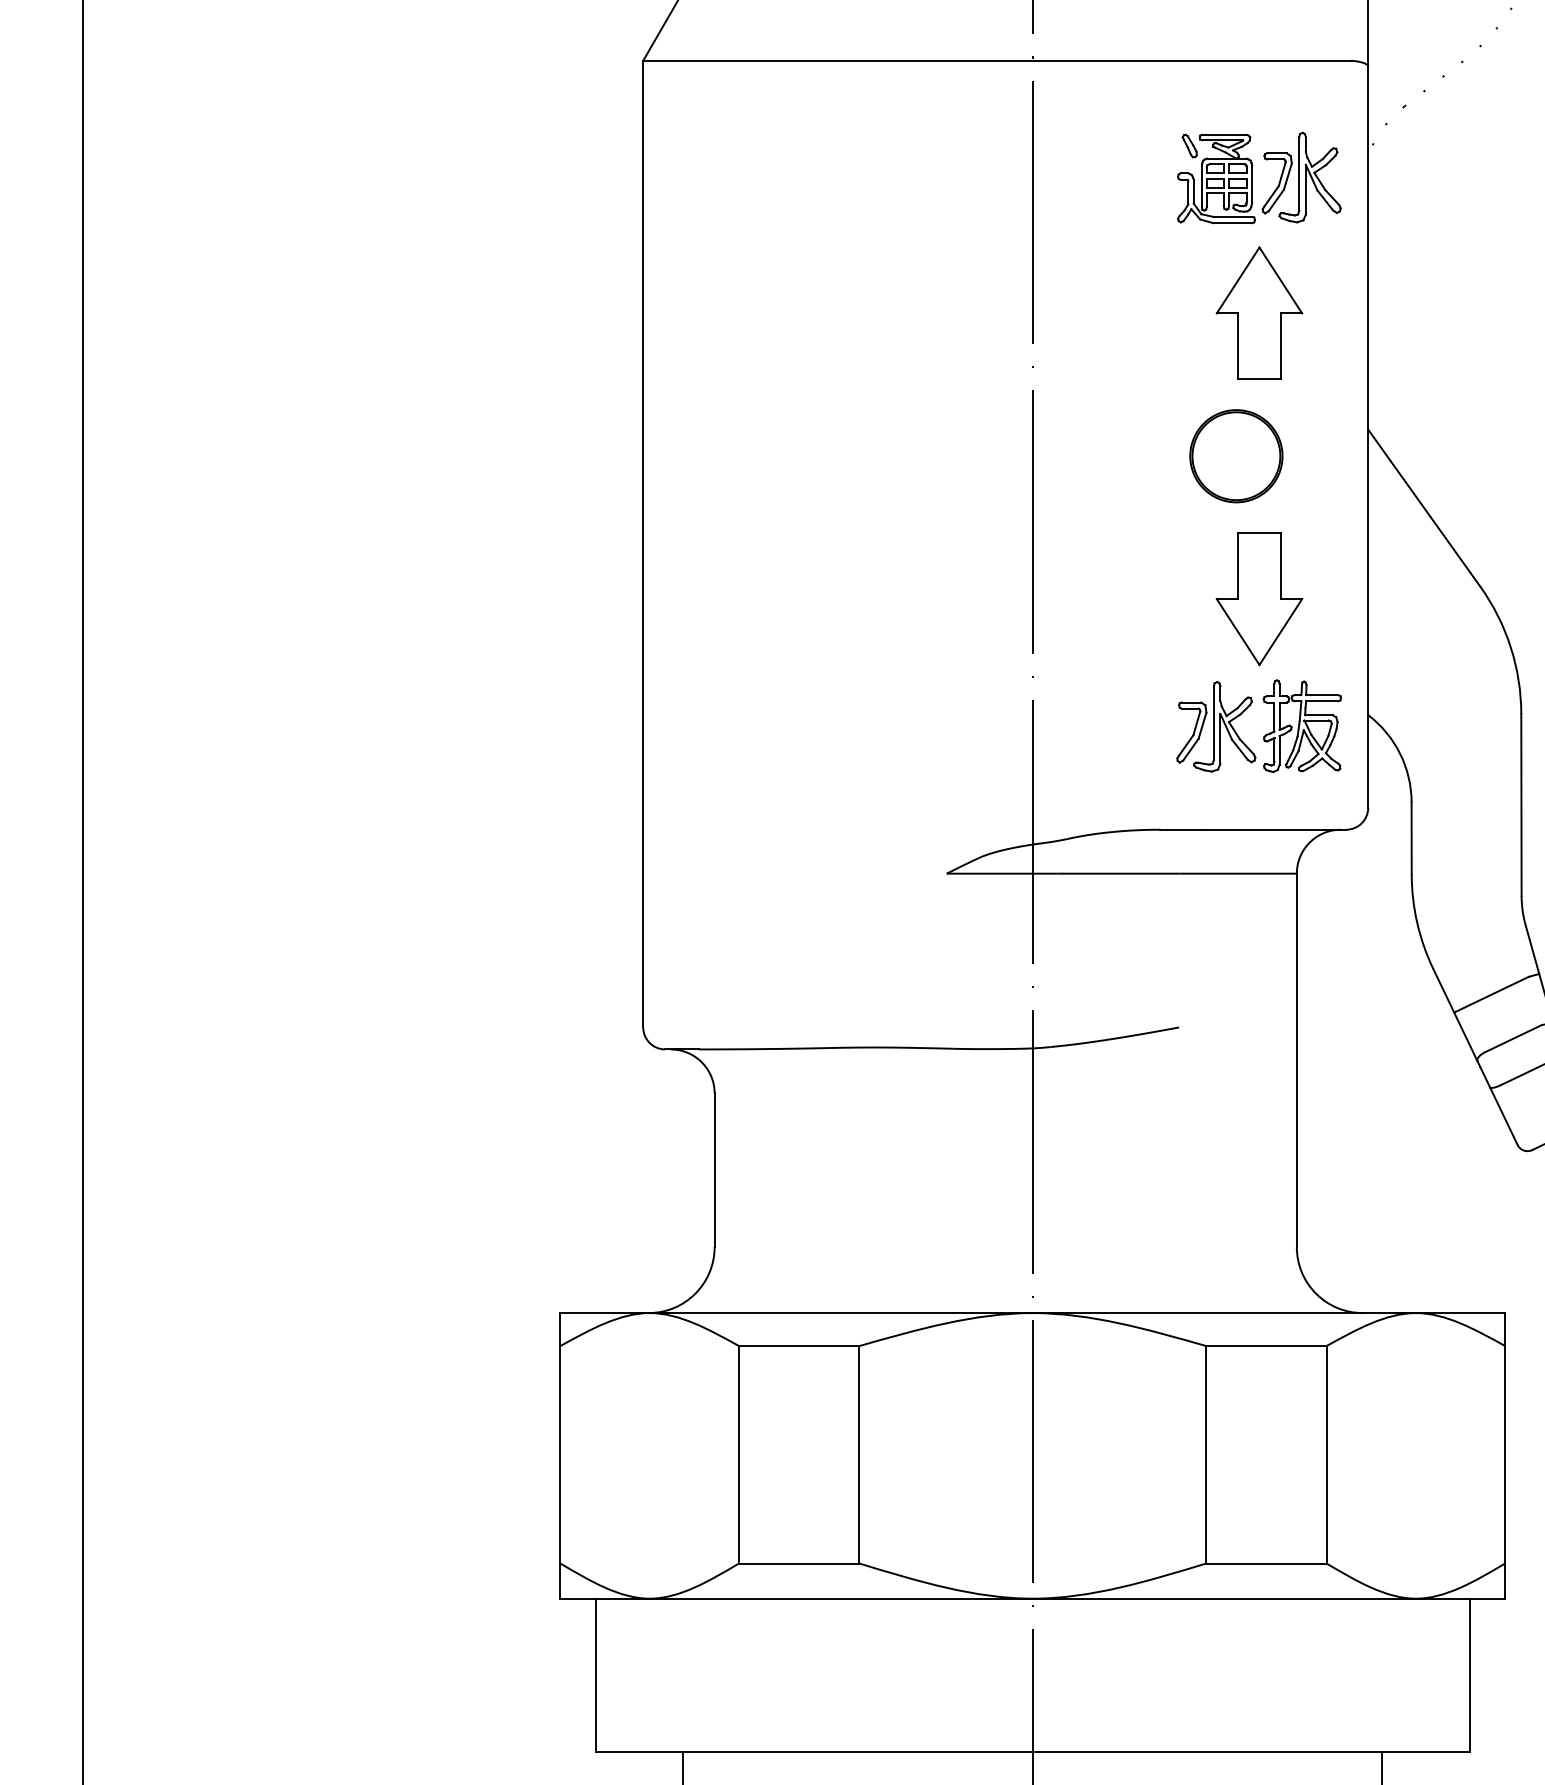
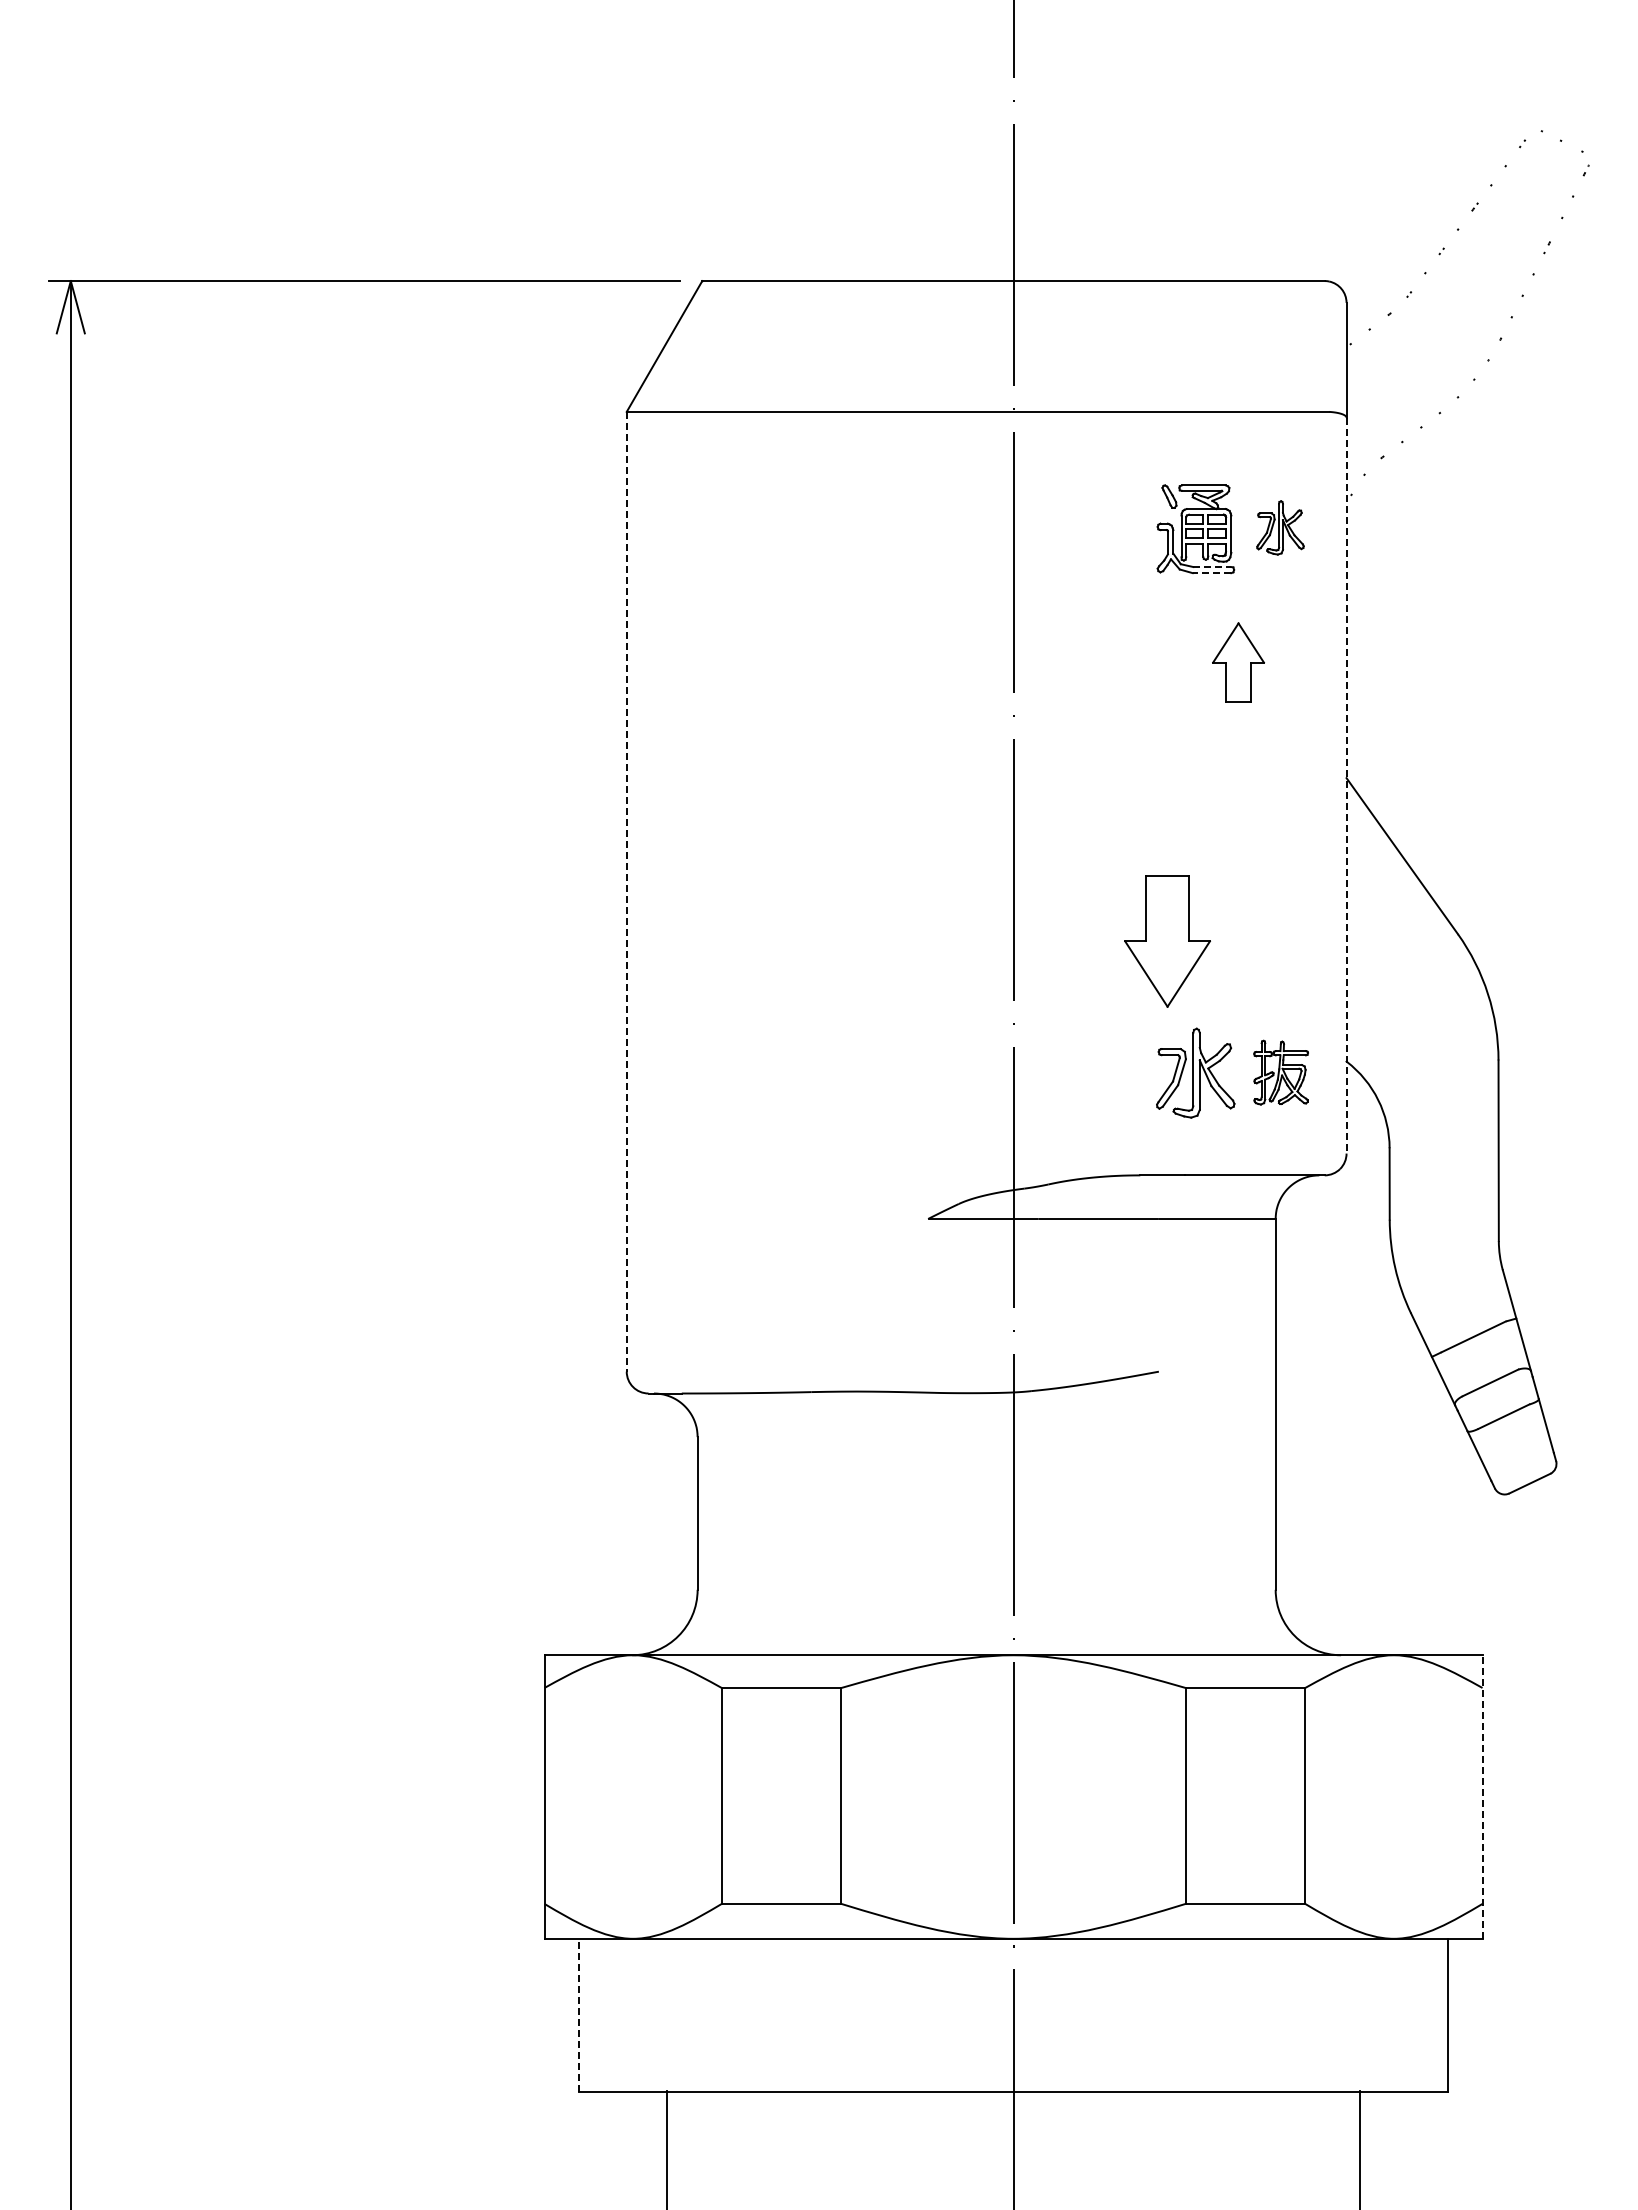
part: (1301, 177) -> (1280, 527), size x0.6
line: (1233, 217) -> (1212, 567), solid -> dashed
line: (1232, 223) -> (1211, 573), solid -> dashed
part: (1259, 313) -> (1238, 662), size x0.6
line: (1368, 437) -> (1346, 785), solid -> dashed
part: (1236, 456) -> (1215, 804), removed
line: (642, 543) -> (626, 891), solid -> dashed
part: (1259, 599) -> (1167, 941), moved
part: (1301, 726) -> (1280, 1072), size x0.7
line: (1505, 1456) -> (1482, 1797), solid -> dashed
line: (595, 1674) -> (579, 2014), solid -> dashed

